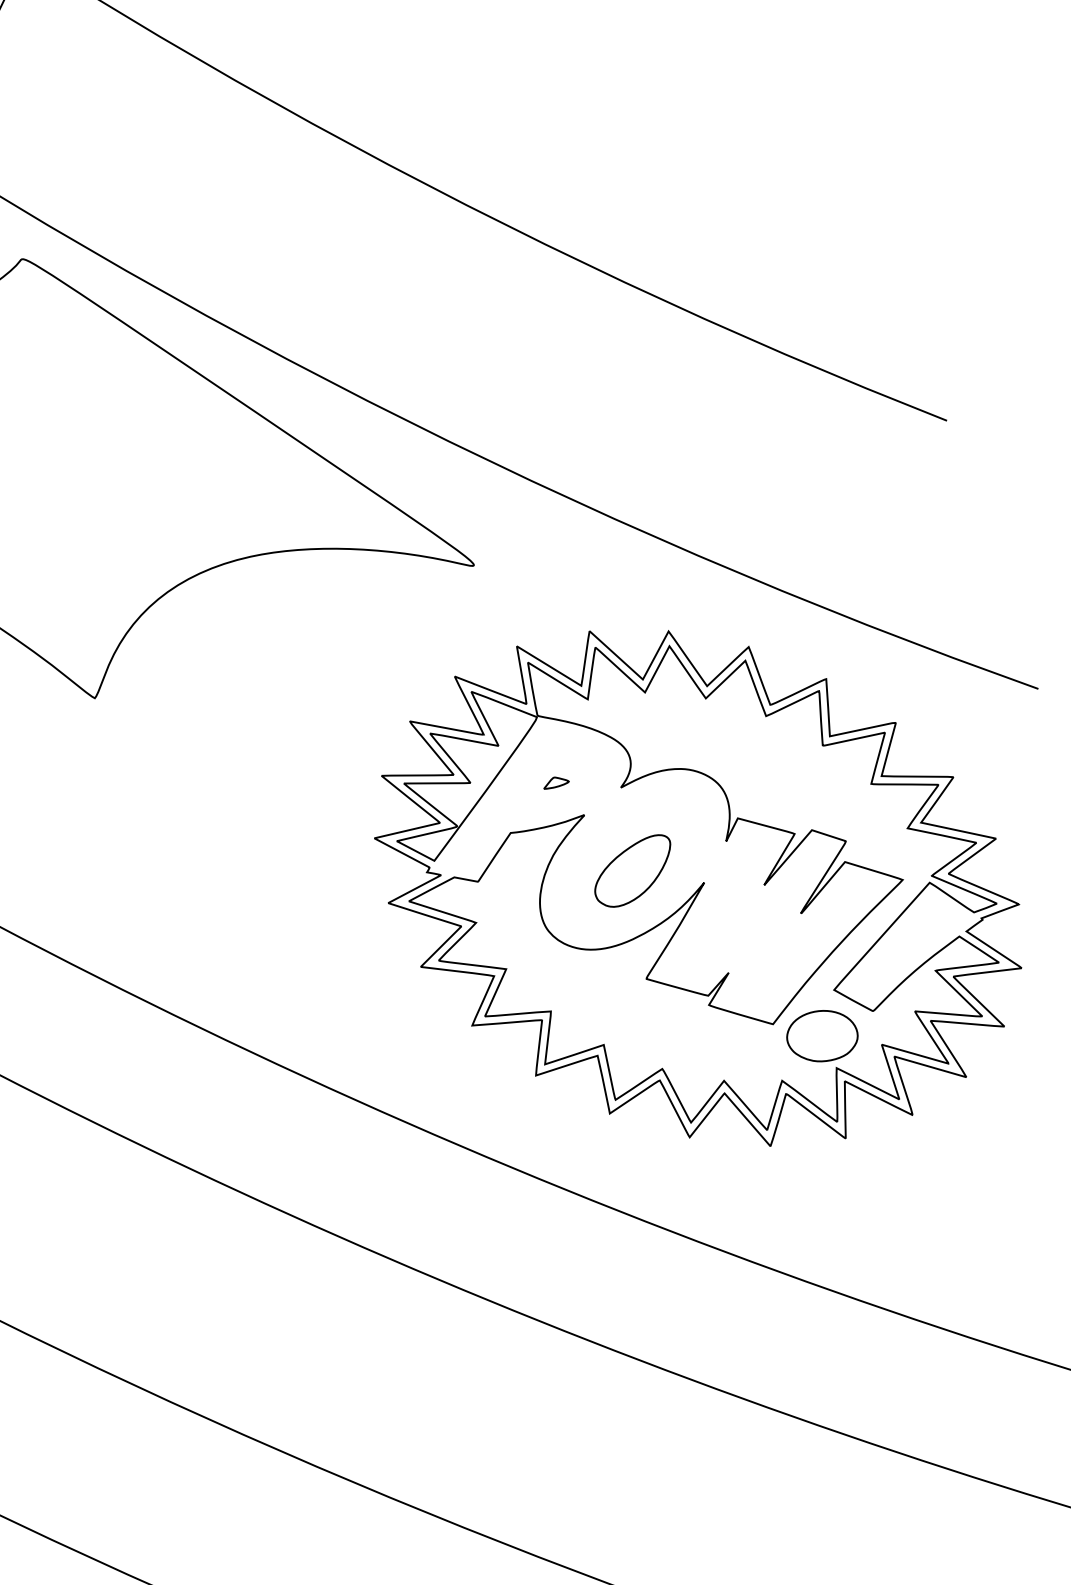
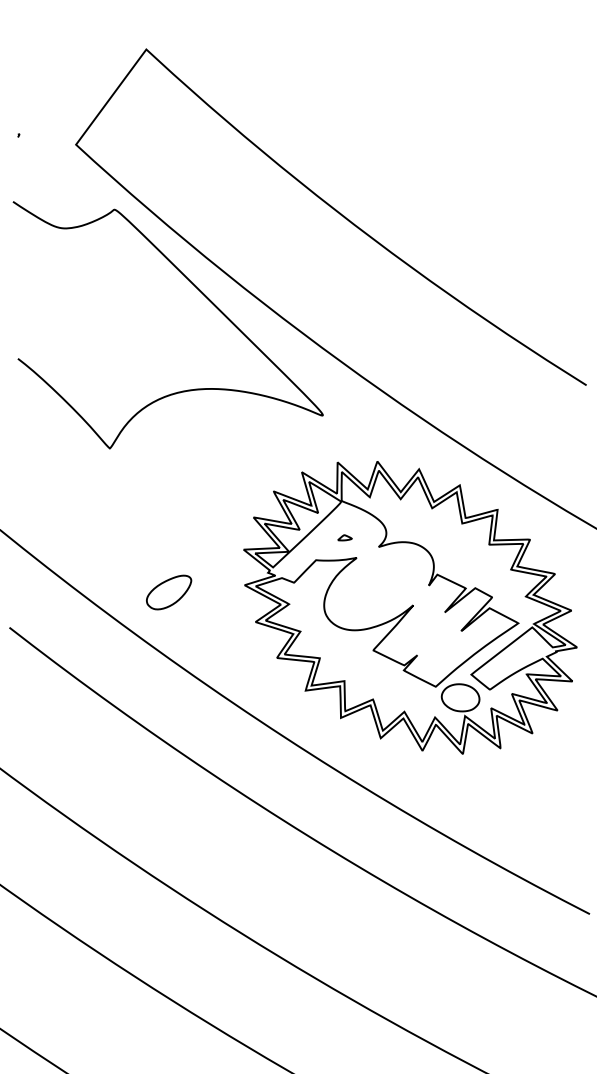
part: (634, 871) -> (169, 592), moved

